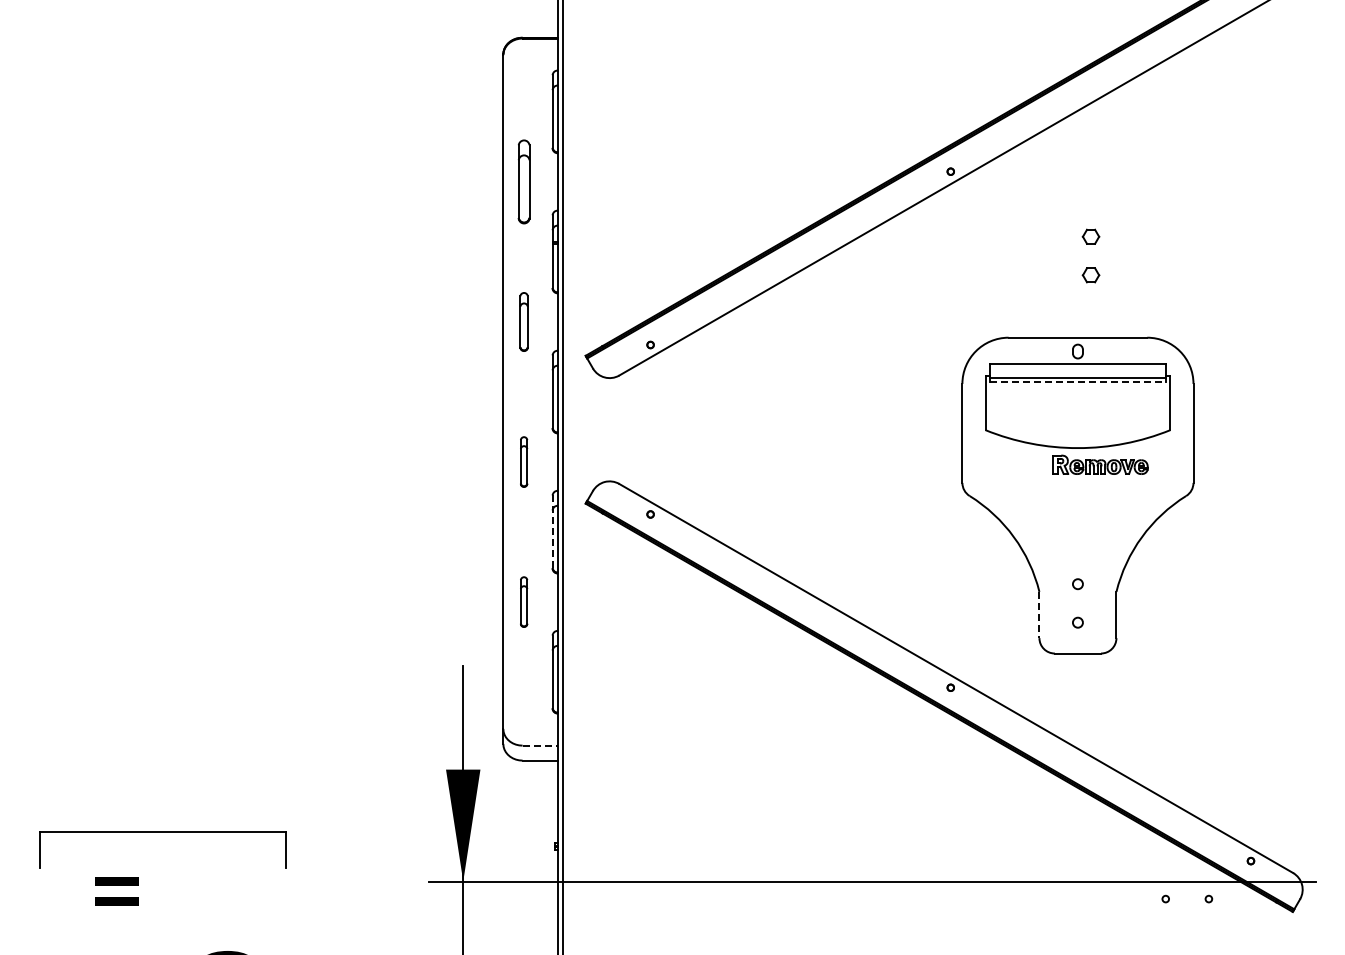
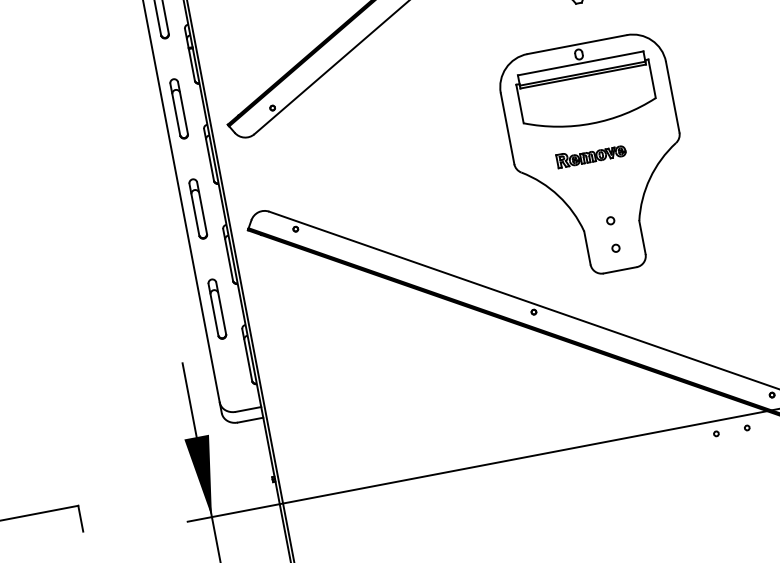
part: (523, 321) -> (178, 108), size x1.43
line: (1077, 382) -> (582, 76), dashed -> solid
part: (523, 461) -> (197, 208), size x1.67
part: (1100, 464) -> (591, 155), moved
line: (552, 532) -> (228, 255), dashed -> solid
part: (523, 601) -> (216, 308), size x1.67
line: (1039, 615) -> (587, 248), dashed -> solid
line: (540, 745) -> (248, 409), dashed -> solid

